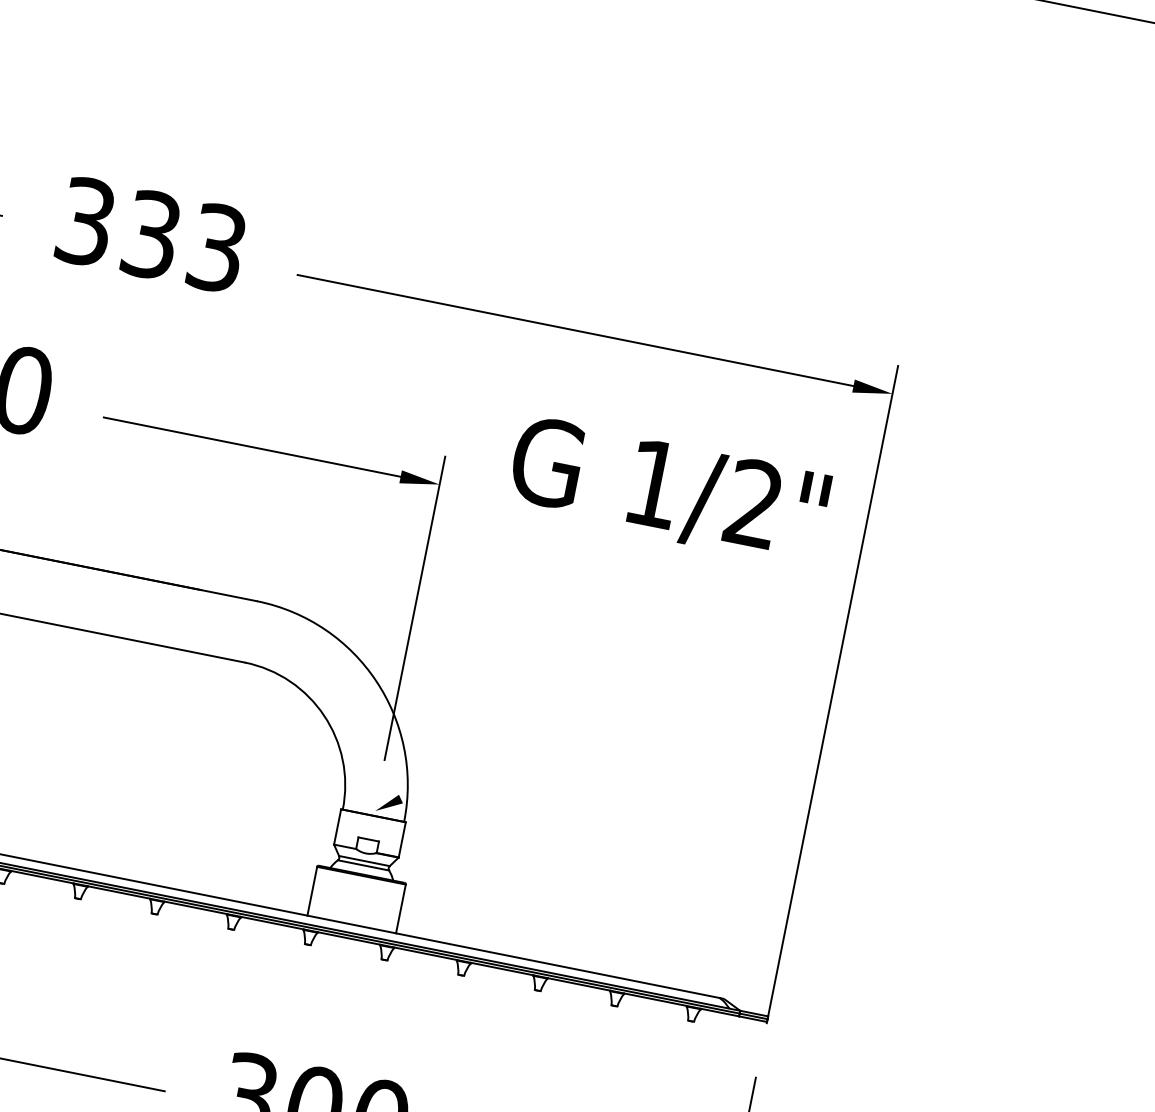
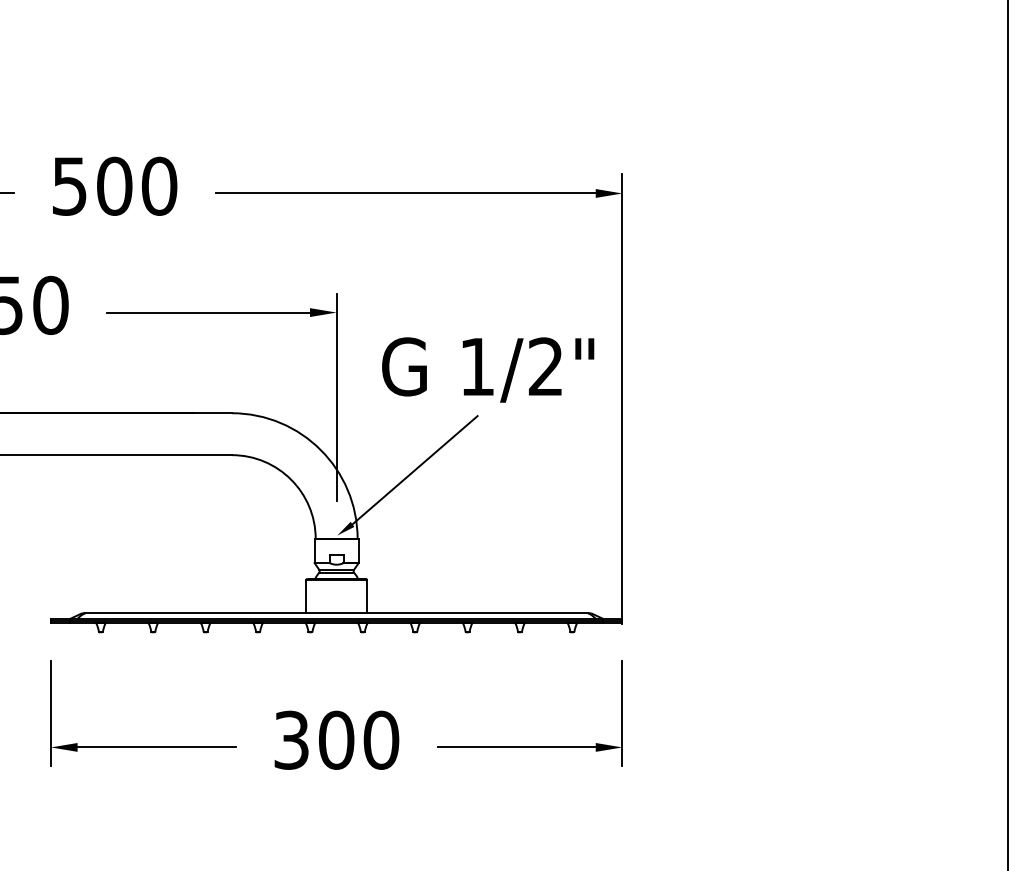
text: (153, 233) -> (115, 185), 333 -> 500
text: (669, 490) -> (488, 369), moved
line: (507, 738) -> (414, 470), added

